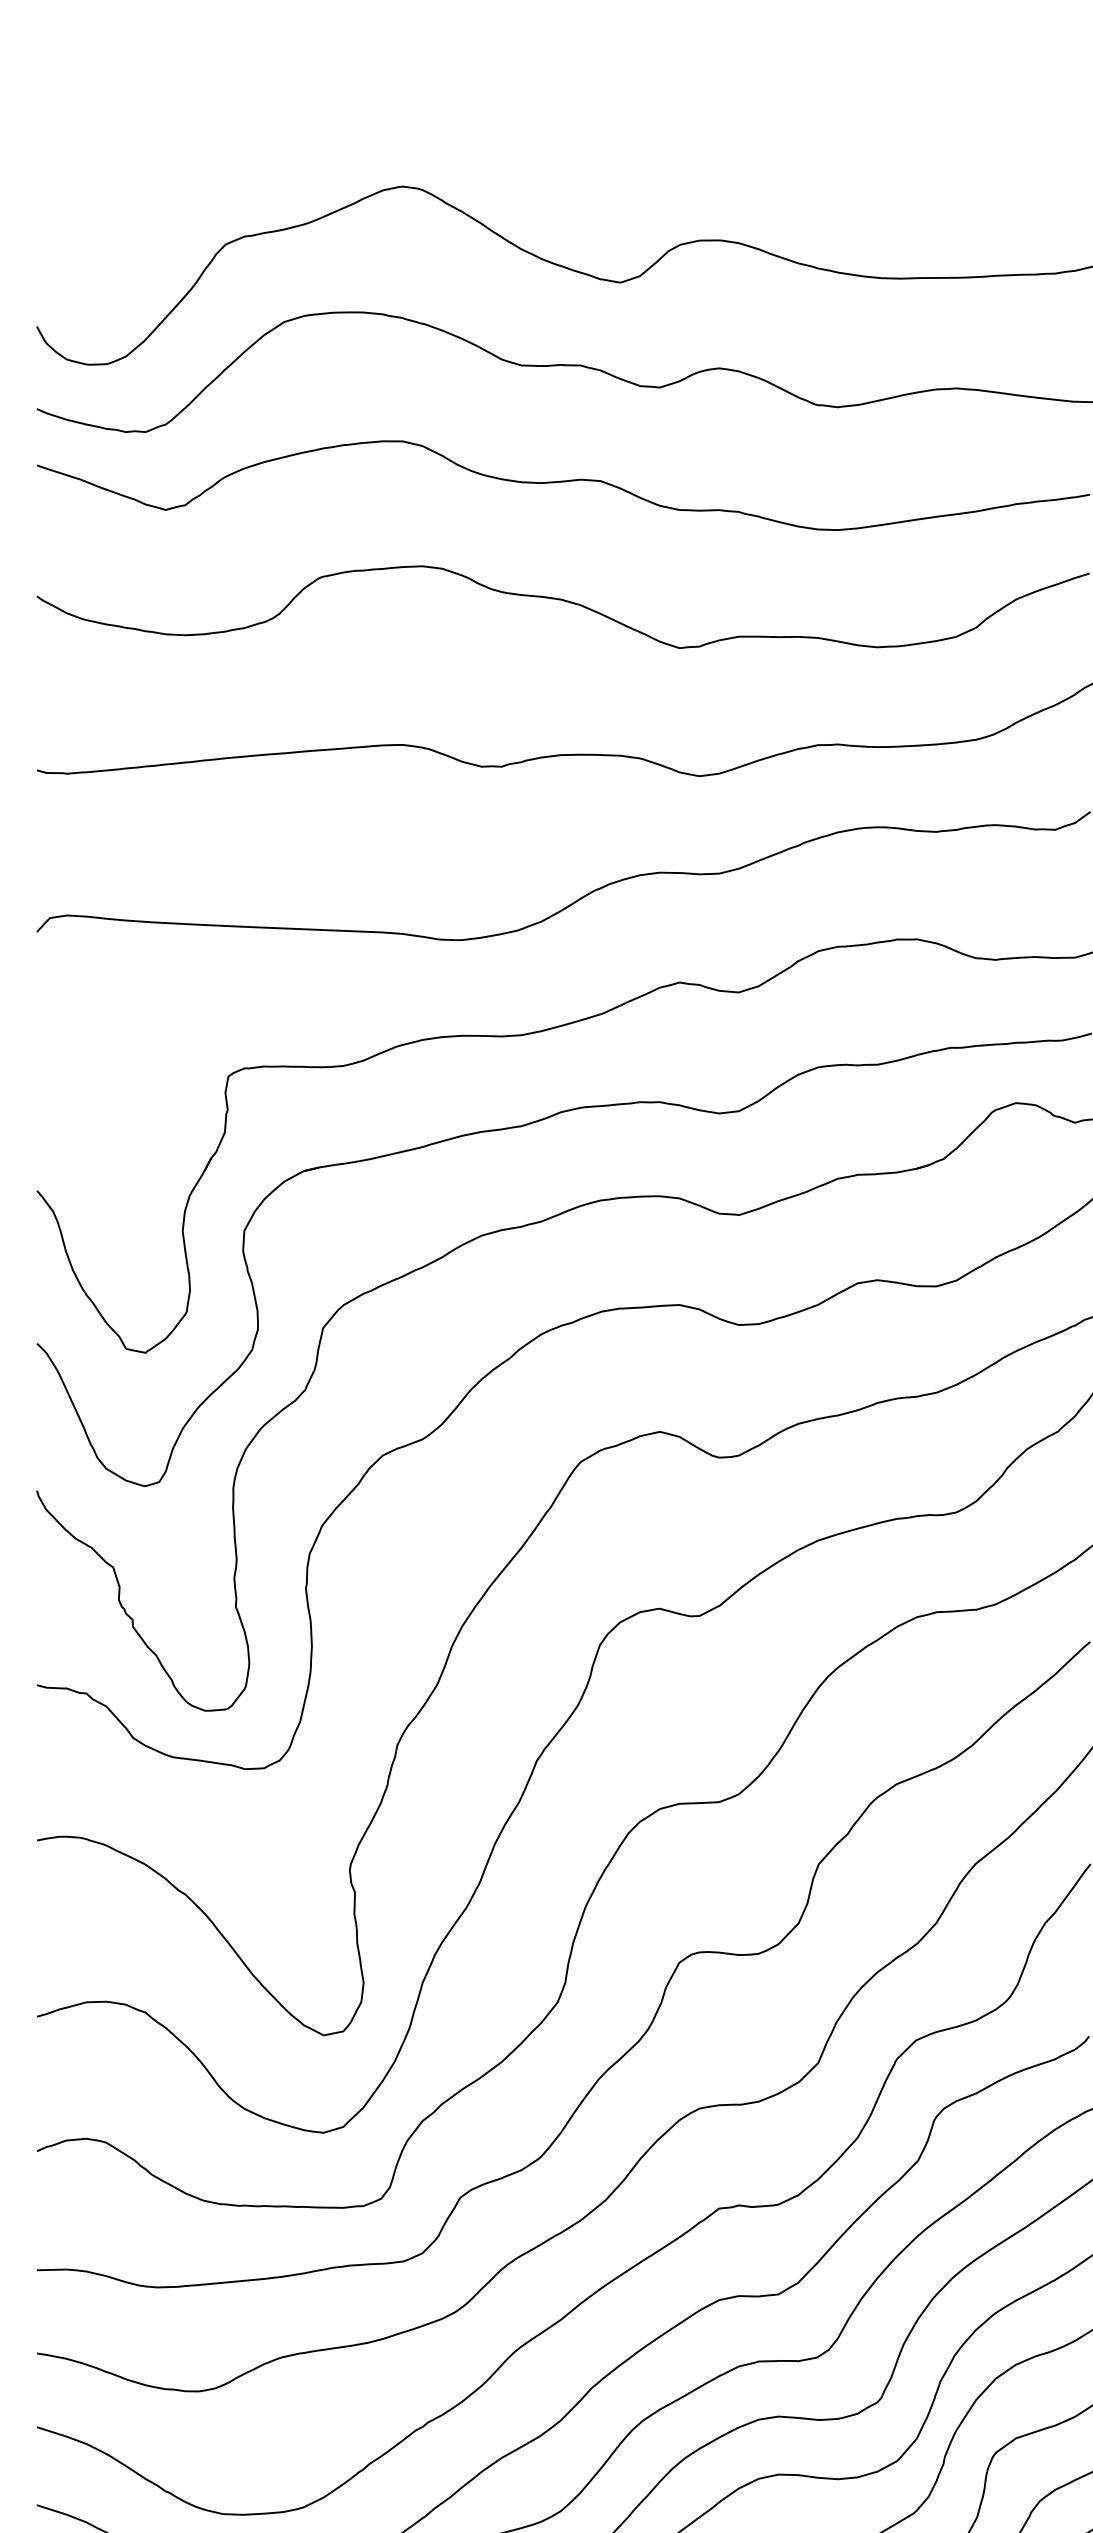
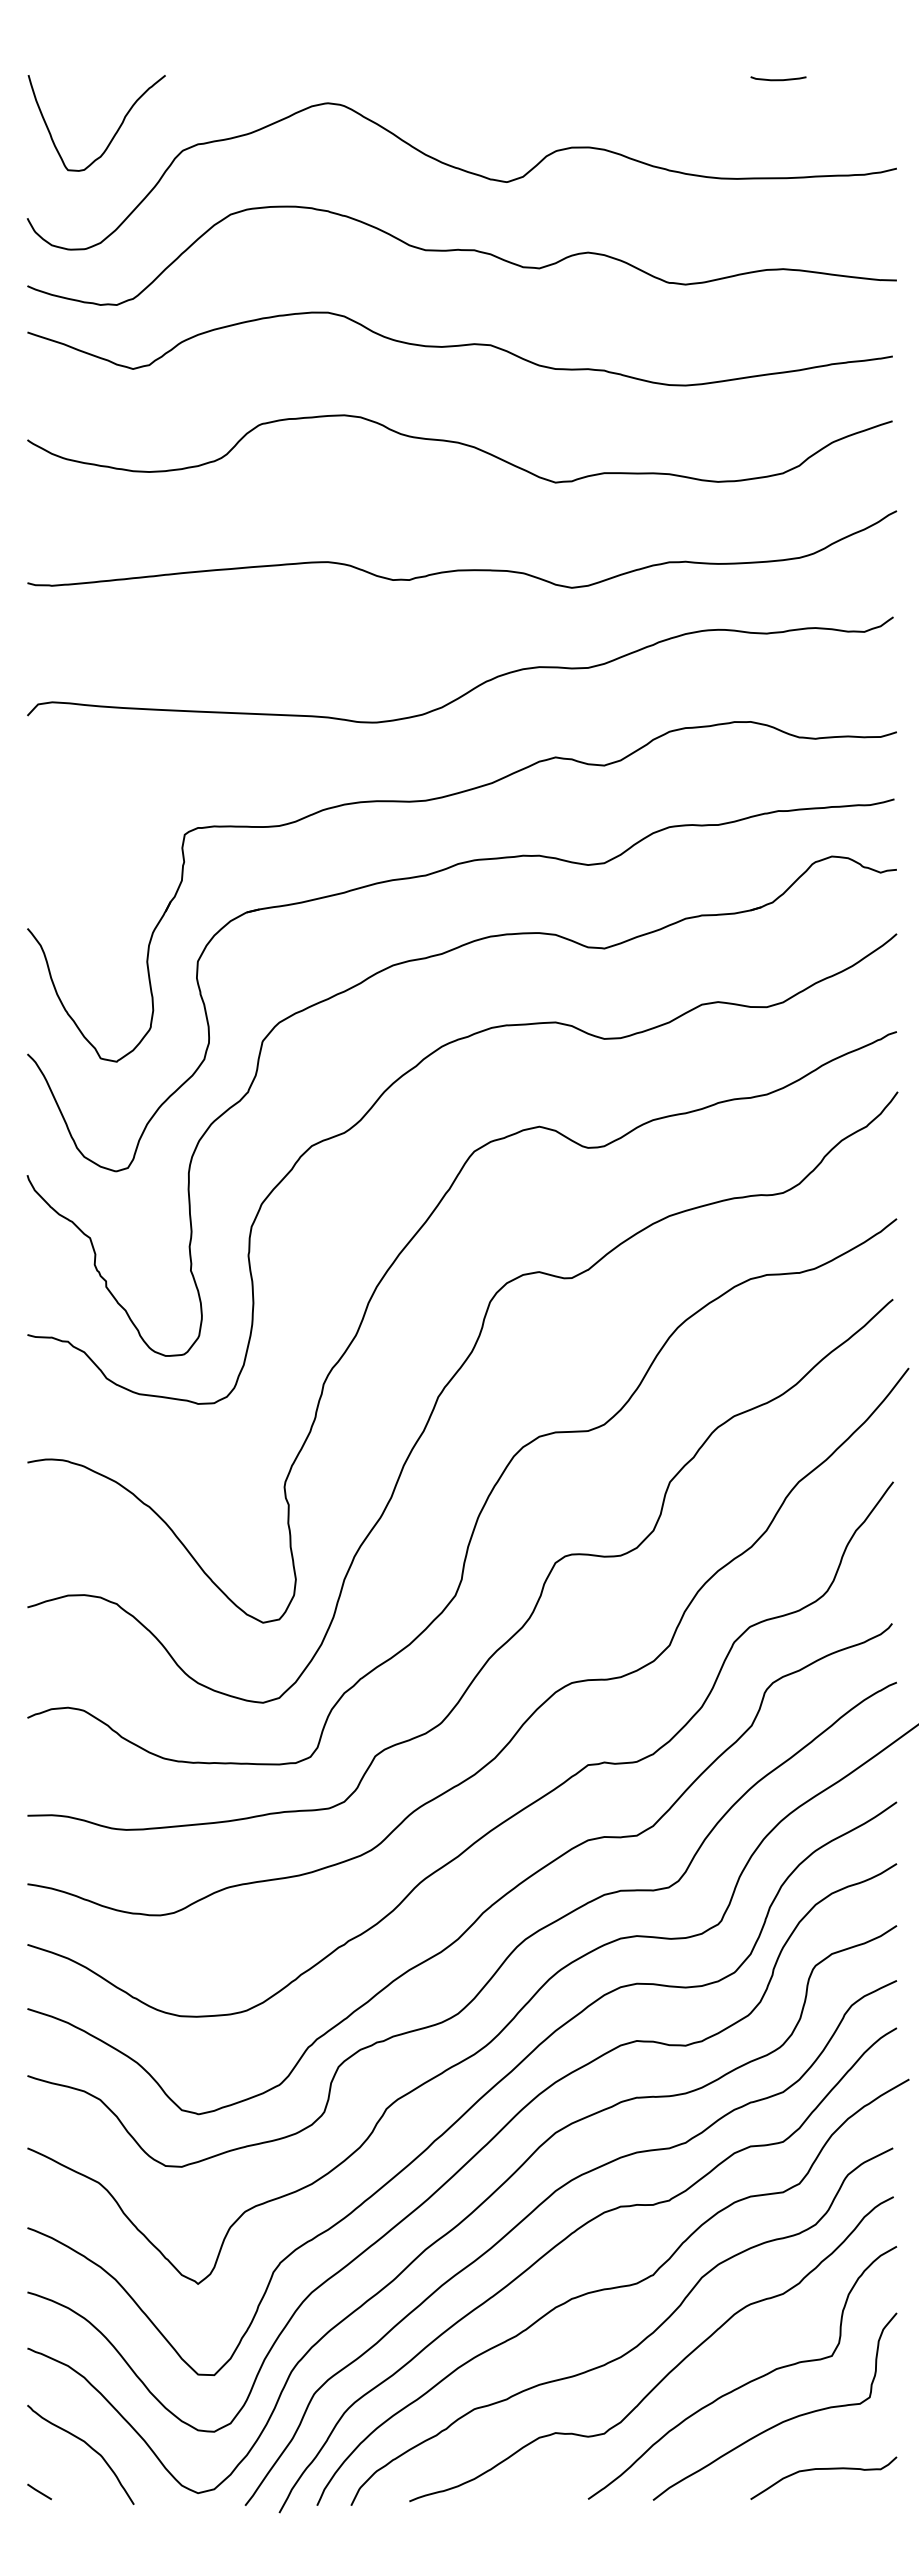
curve: (950, 157) -> (778, 79), added
curve: (142, 223) -> (114, 133), added

